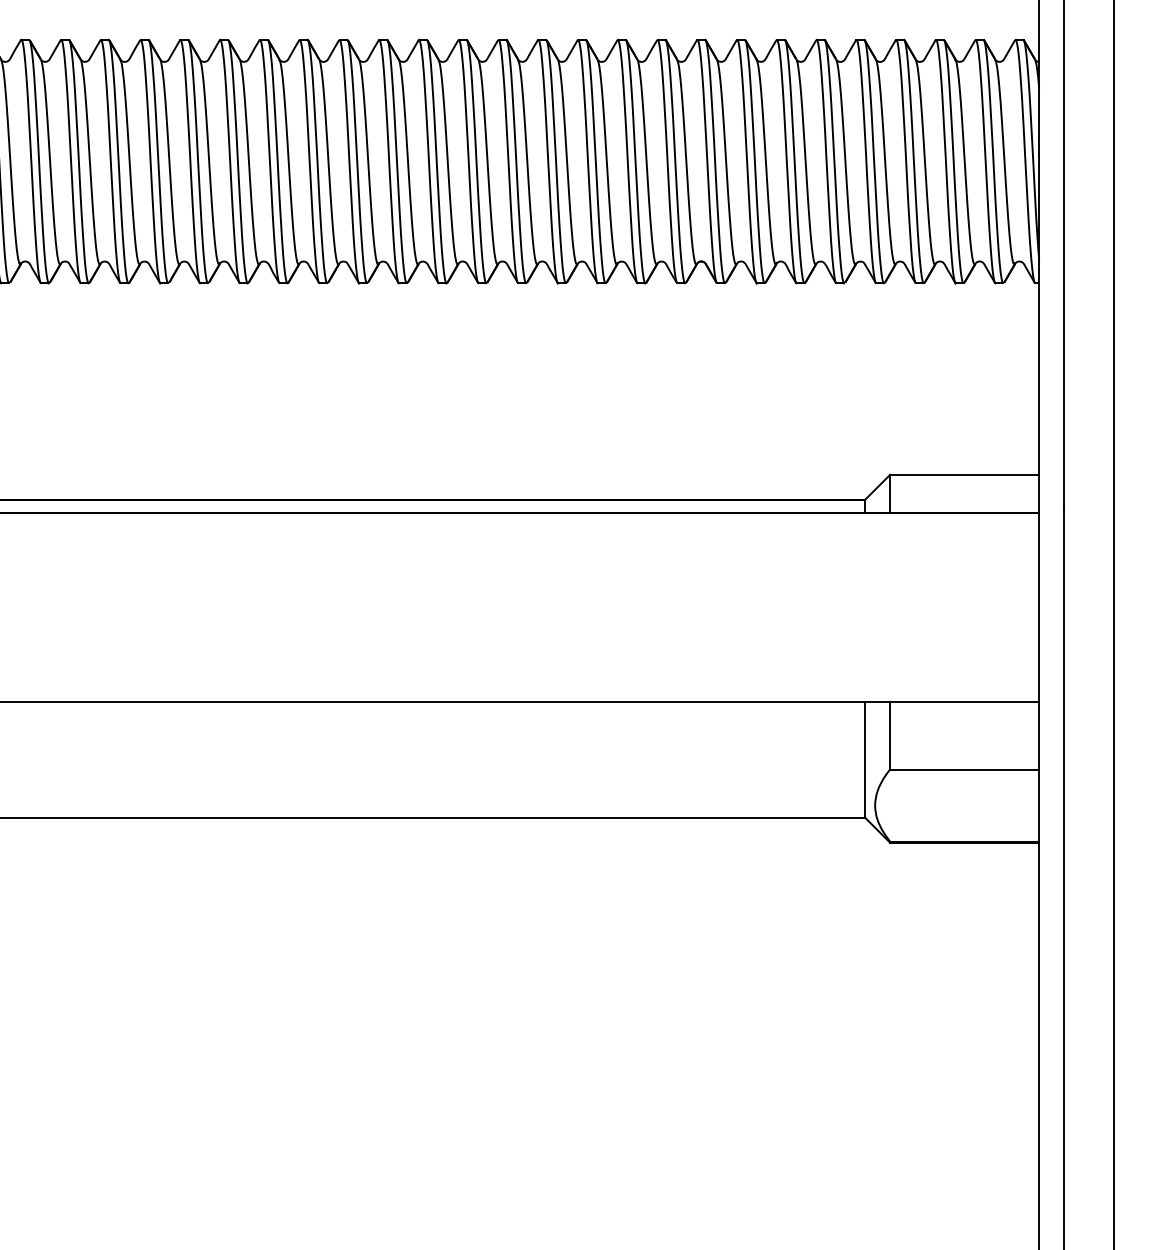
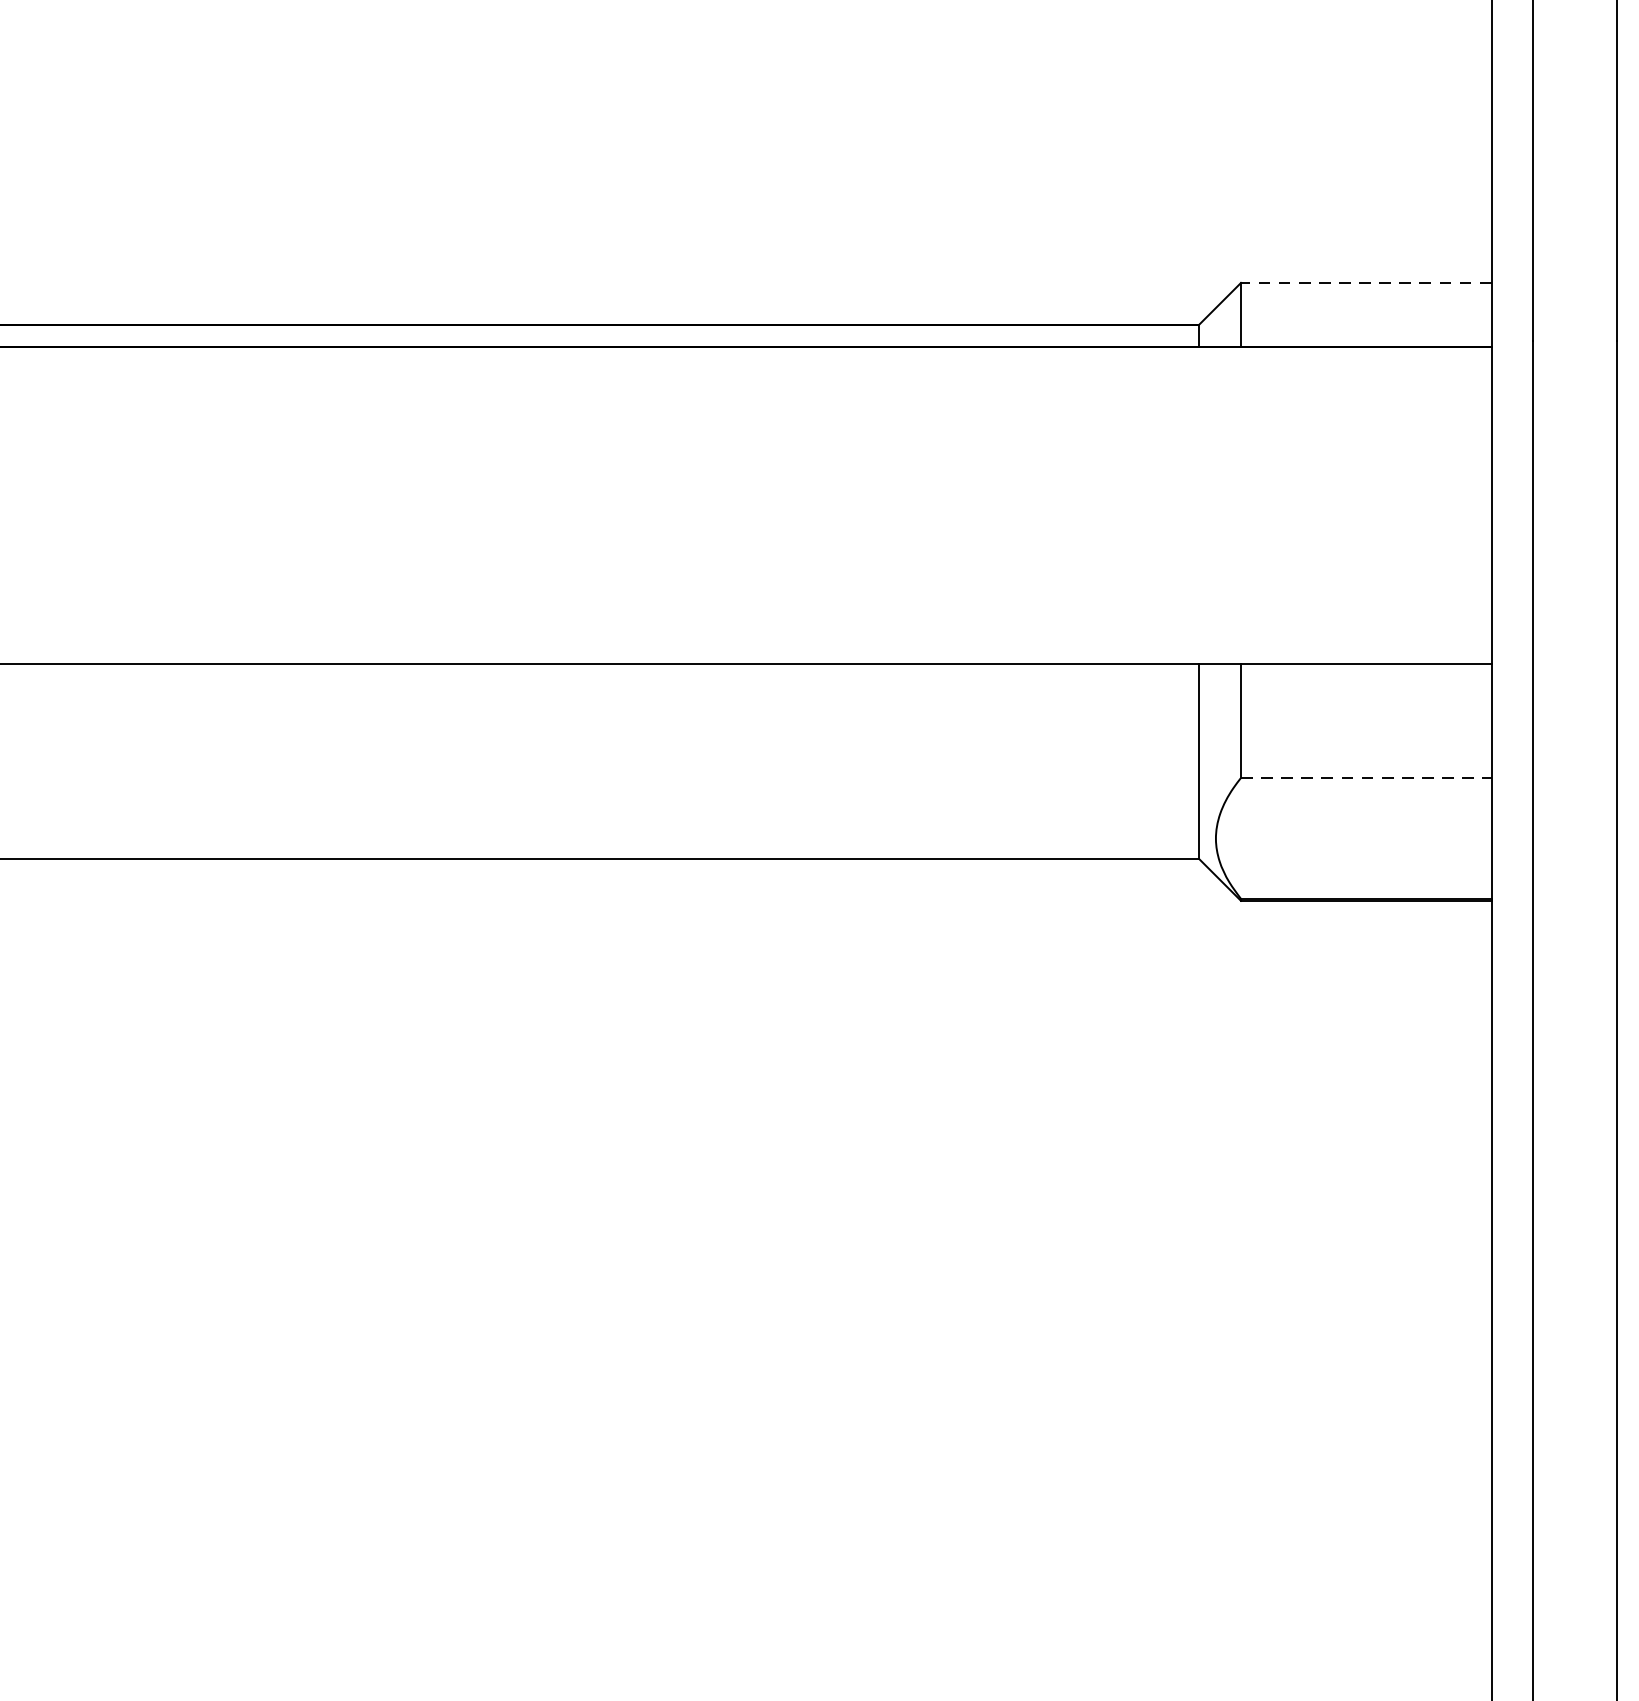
line: (964, 474) -> (1366, 282), solid -> dashed
line: (964, 769) -> (1366, 777), solid -> dashed

